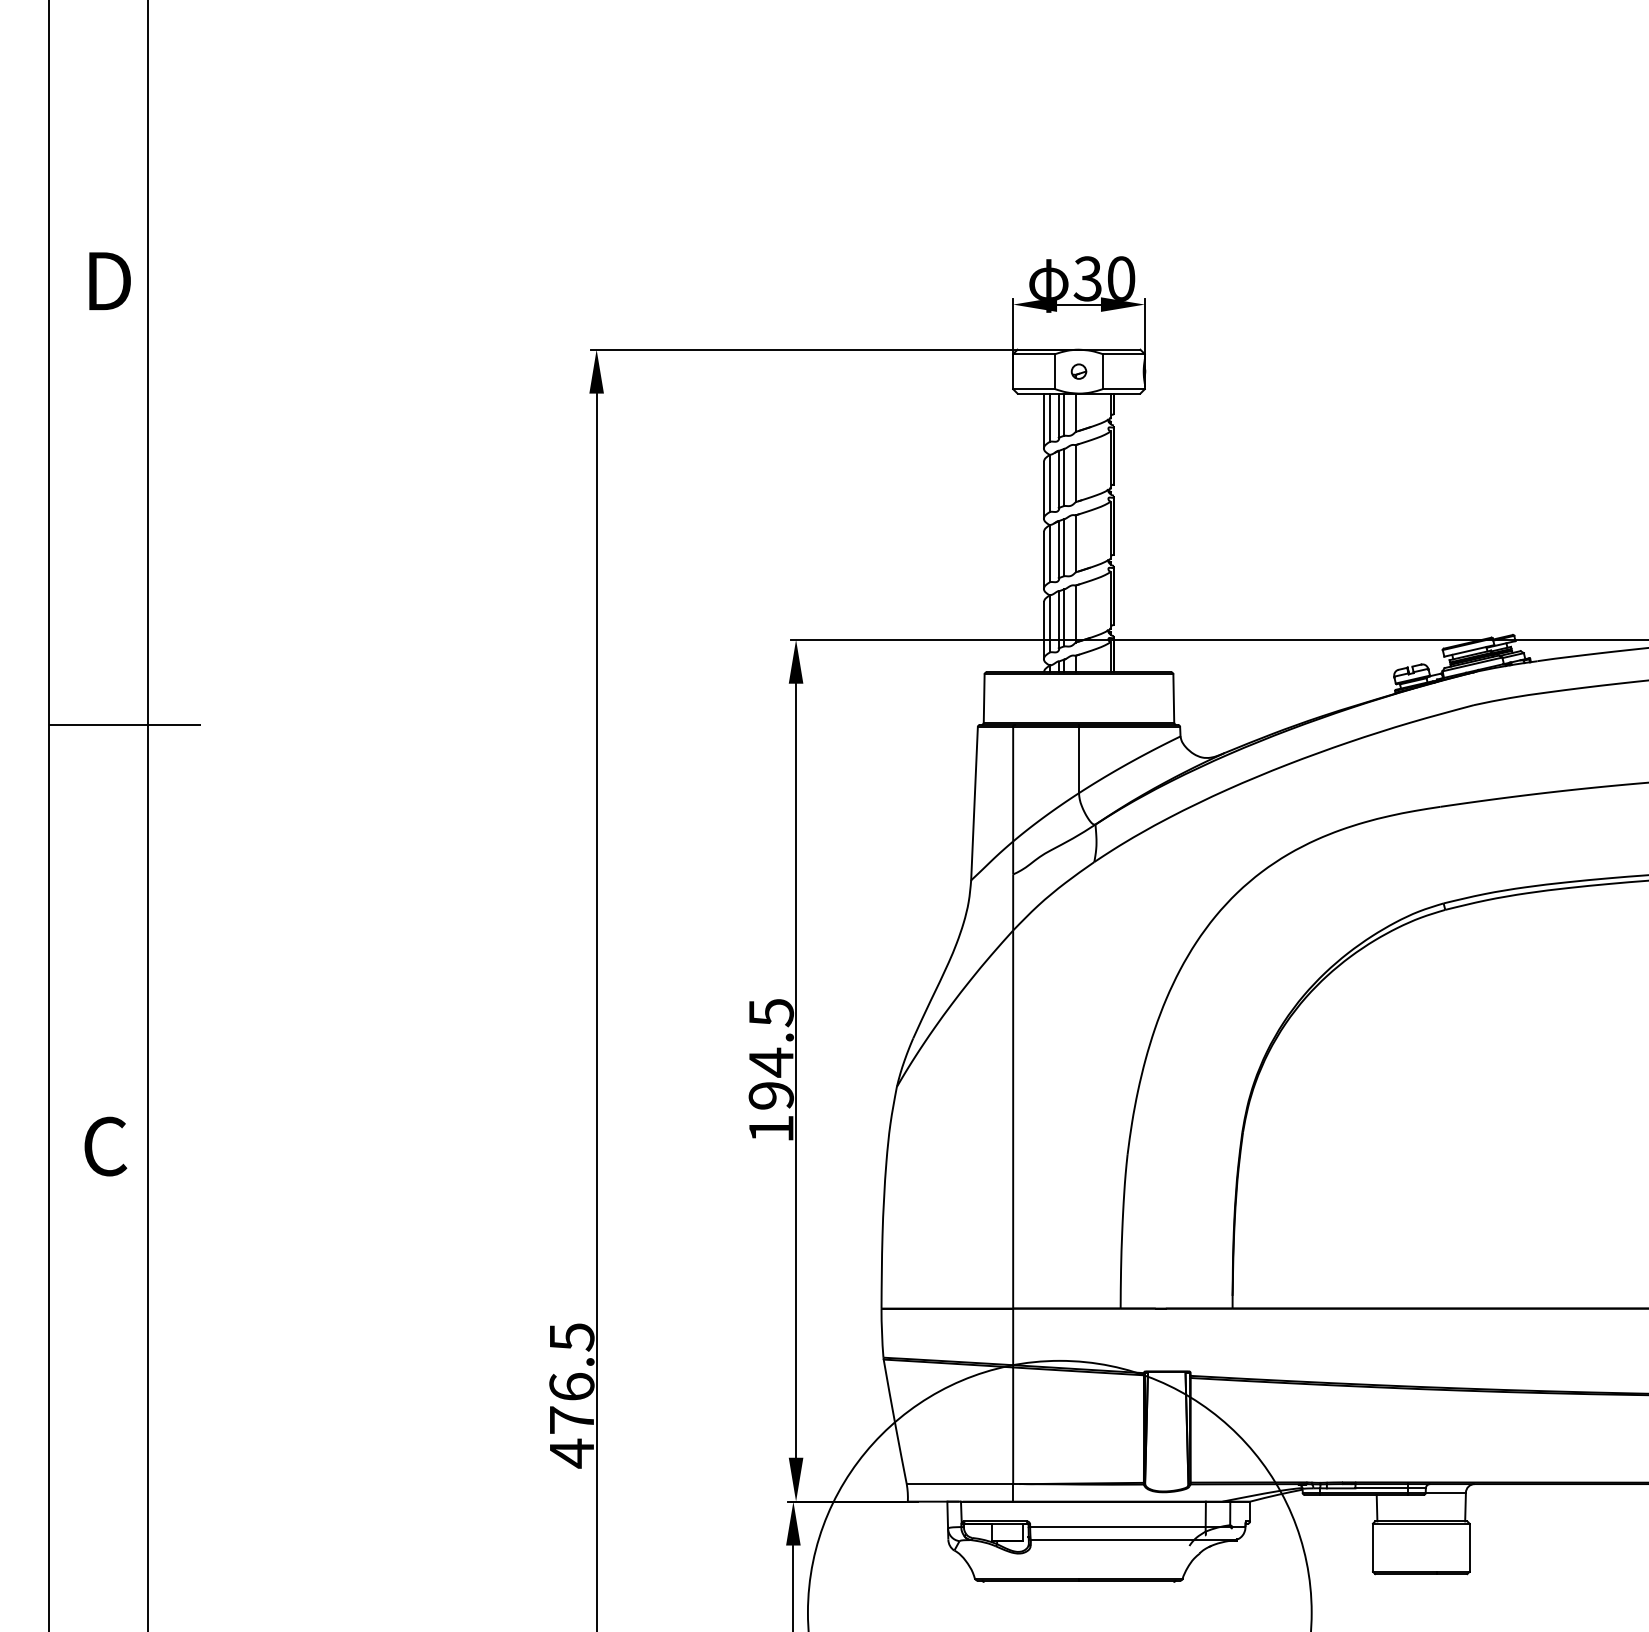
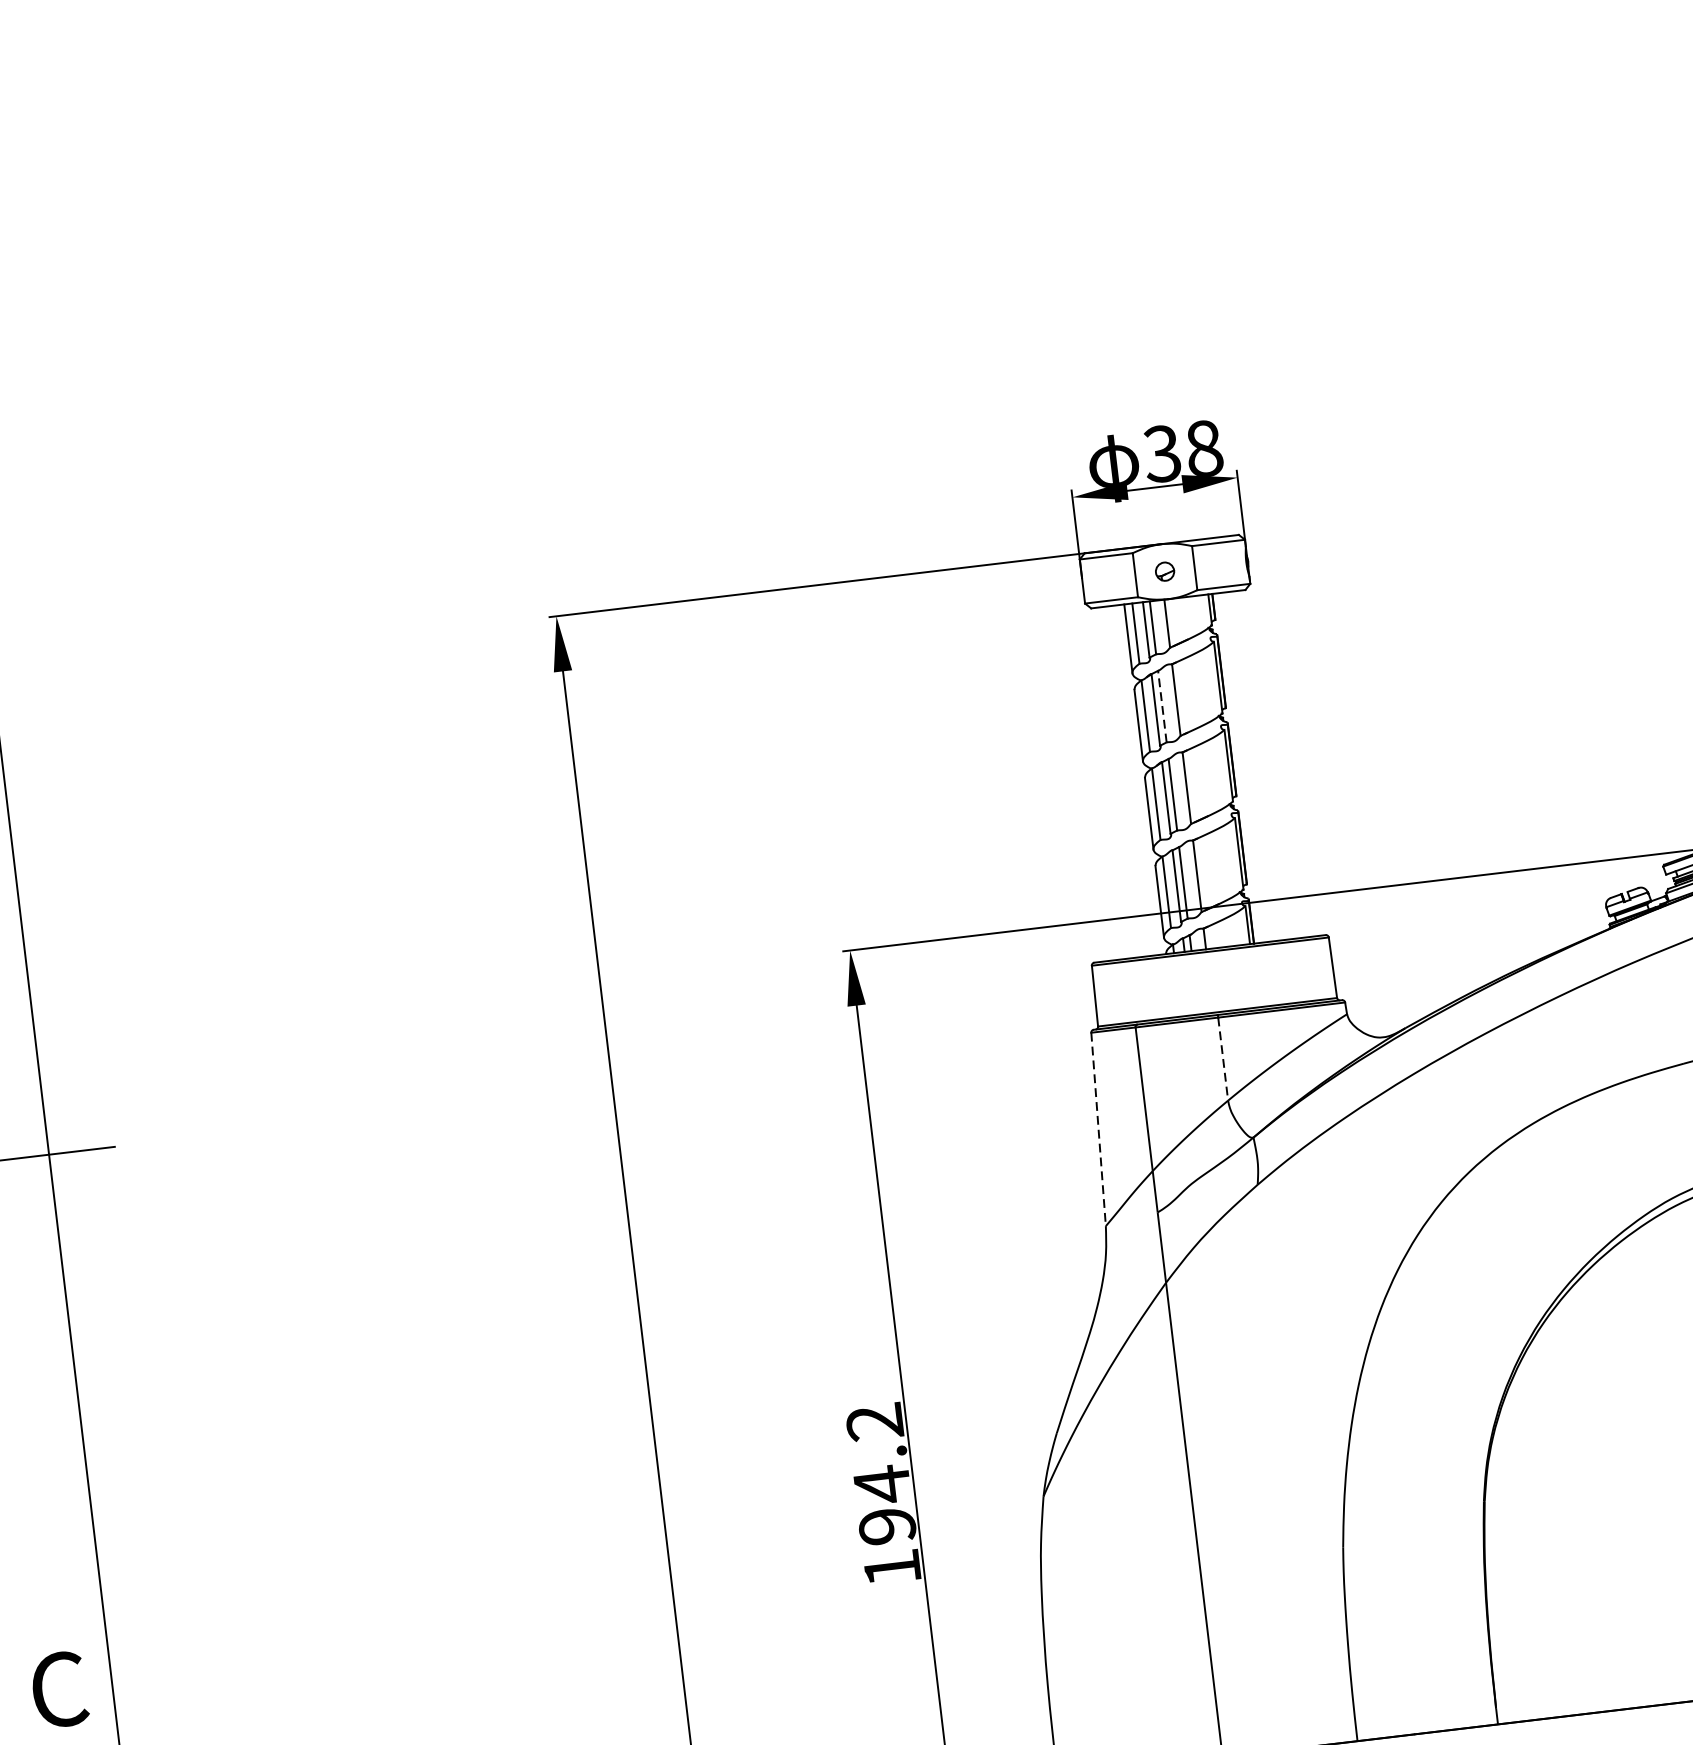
text: (1121, 278) -> (1204, 448), 30 -> 38
line: (1064, 477) -> (1162, 706), solid -> dashed
line: (1079, 760) -> (1223, 1059), solid -> dashed
line: (974, 803) -> (1098, 1129), solid -> dashed
text: (771, 1013) -> (875, 1423), 194.5 -> 194.2

